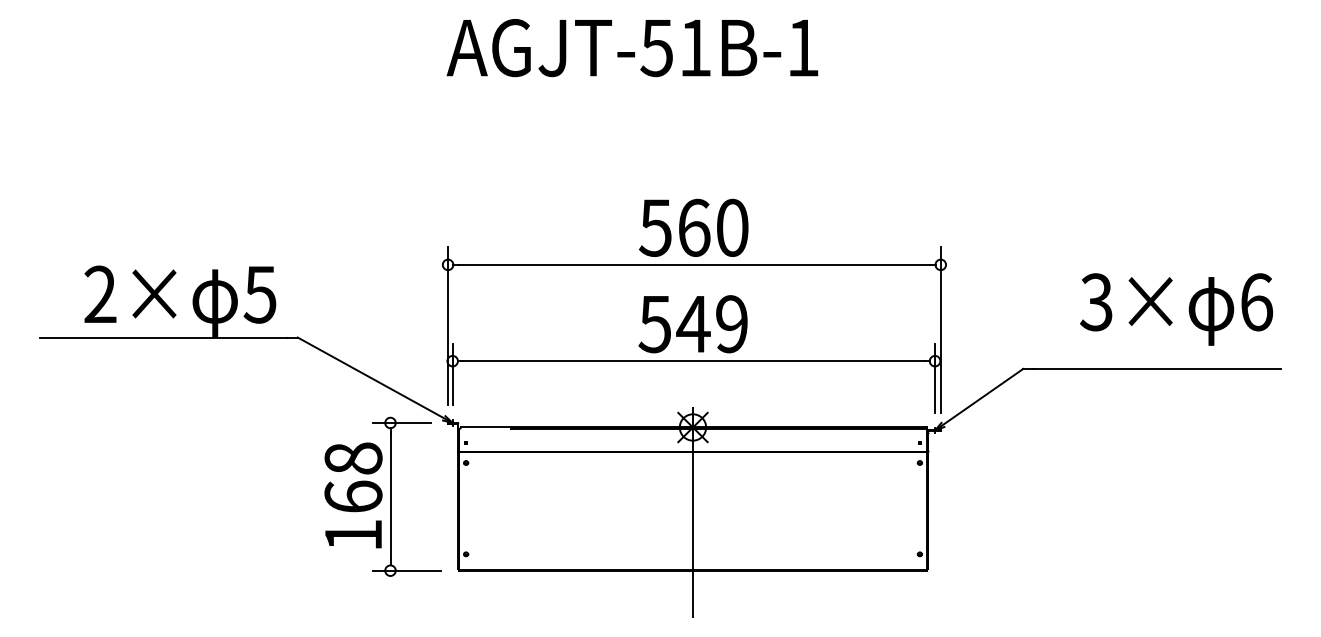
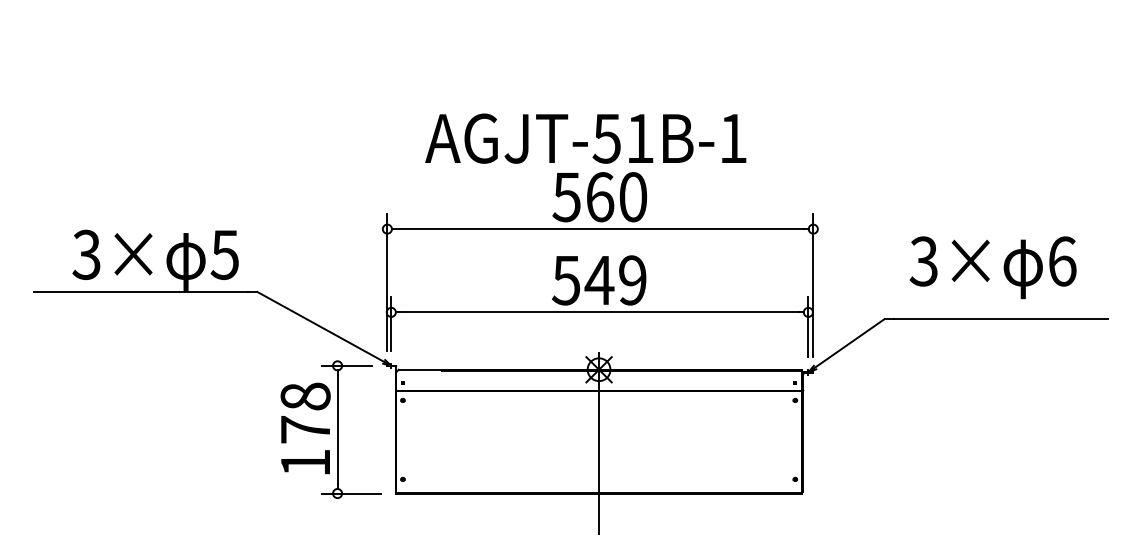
text: (632, 47) -> (585, 138), moved
text: (100, 295) -> (86, 255), 2× -> 3×
text: (1175, 309) -> (992, 267), moved
text: (353, 496) -> (305, 429), 168 -> 178

